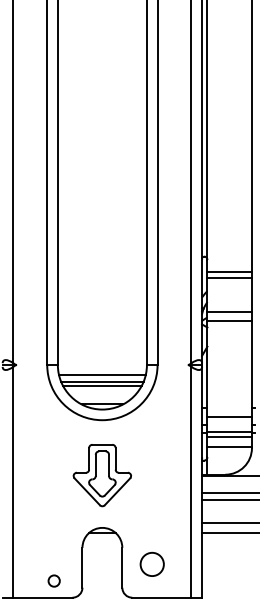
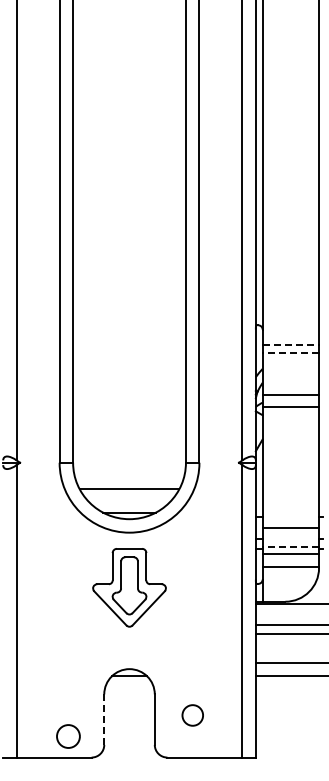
line: (230, 271) -> (291, 344), solid -> dashed
line: (229, 278) -> (290, 352), solid -> dashed
line: (102, 374) -> (129, 474), removed
line: (102, 382) -> (129, 484), removed
line: (229, 431) -> (290, 547), solid -> dashed
part: (102, 475) -> (129, 587), moved
circle: (152, 564) -> (192, 715), size x0.7
line: (82, 567) -> (104, 719), solid -> dashed
circle: (54, 581) -> (68, 736), size x1.6

